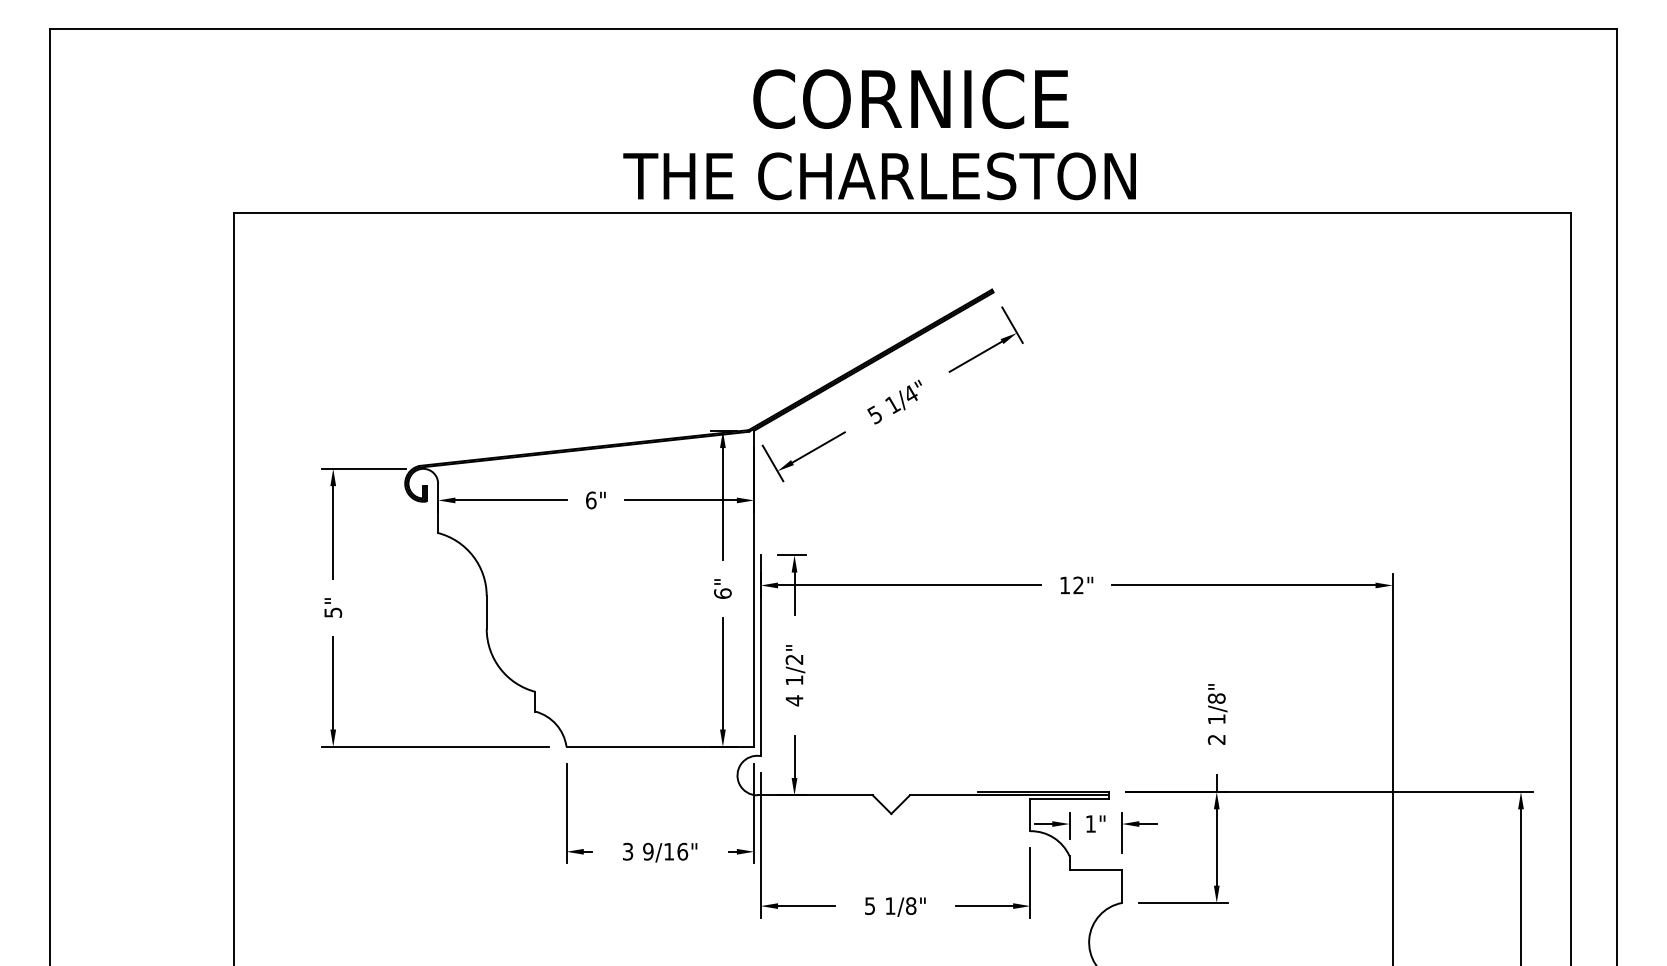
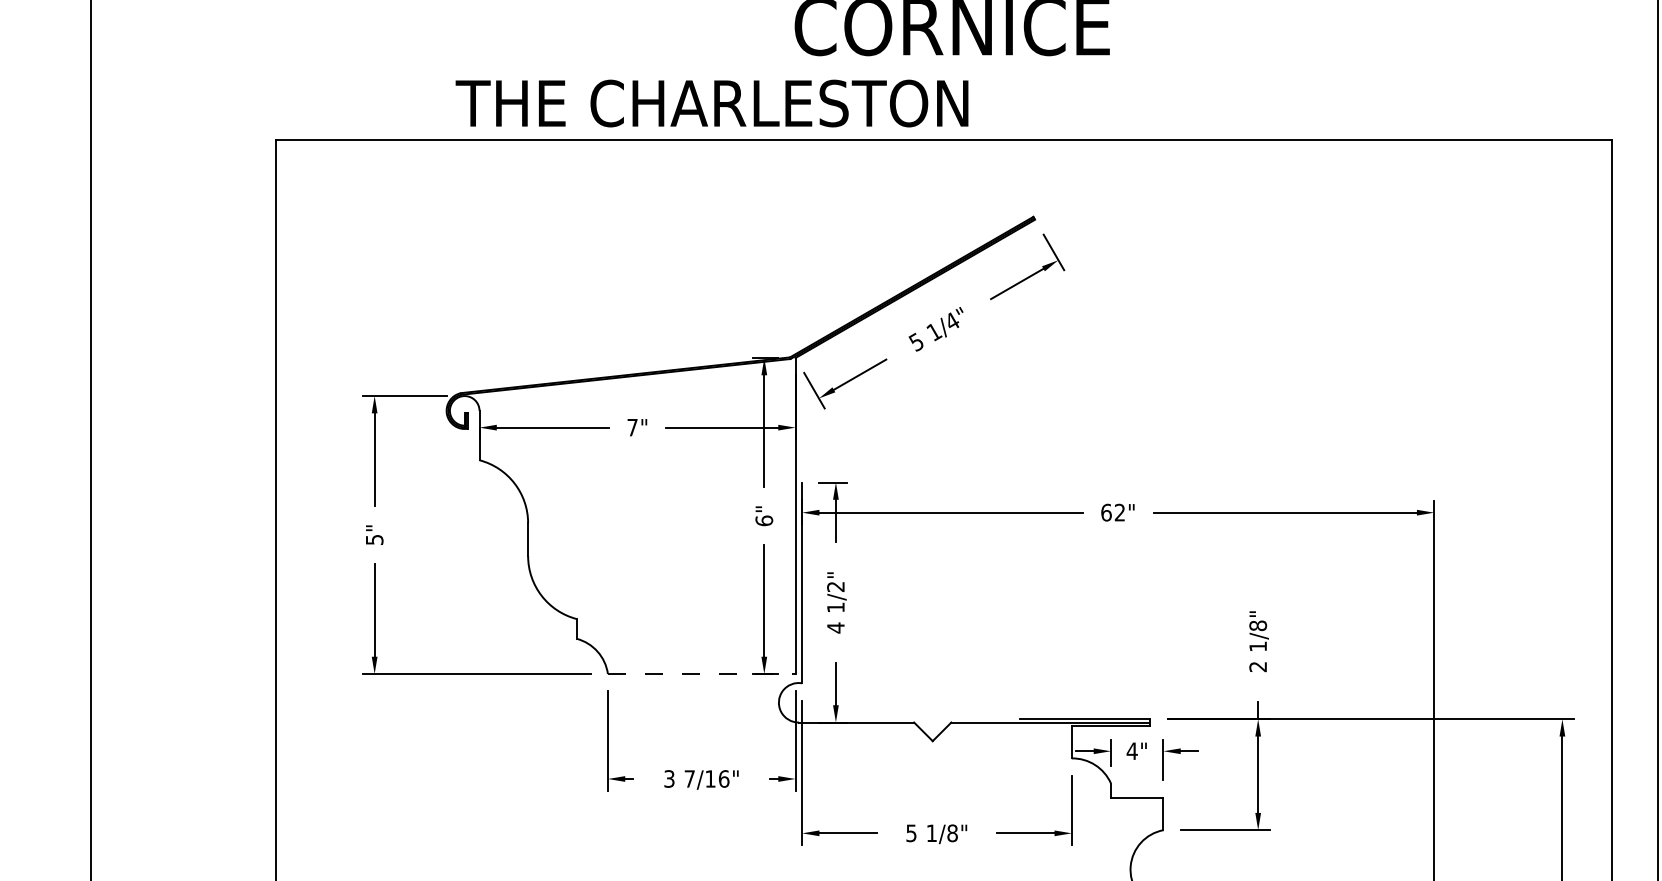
text: (879, 176) -> (711, 103), moved
text: (591, 500) -> (632, 427), 6" -> 7"
text: (1064, 585) -> (1105, 512), 12" -> 62"
line: (660, 746) -> (701, 673), solid -> dashed
text: (1090, 823) -> (1131, 750), 1" -> 4"
text: (648, 851) -> (689, 778), 9/16" -> 7/16"

